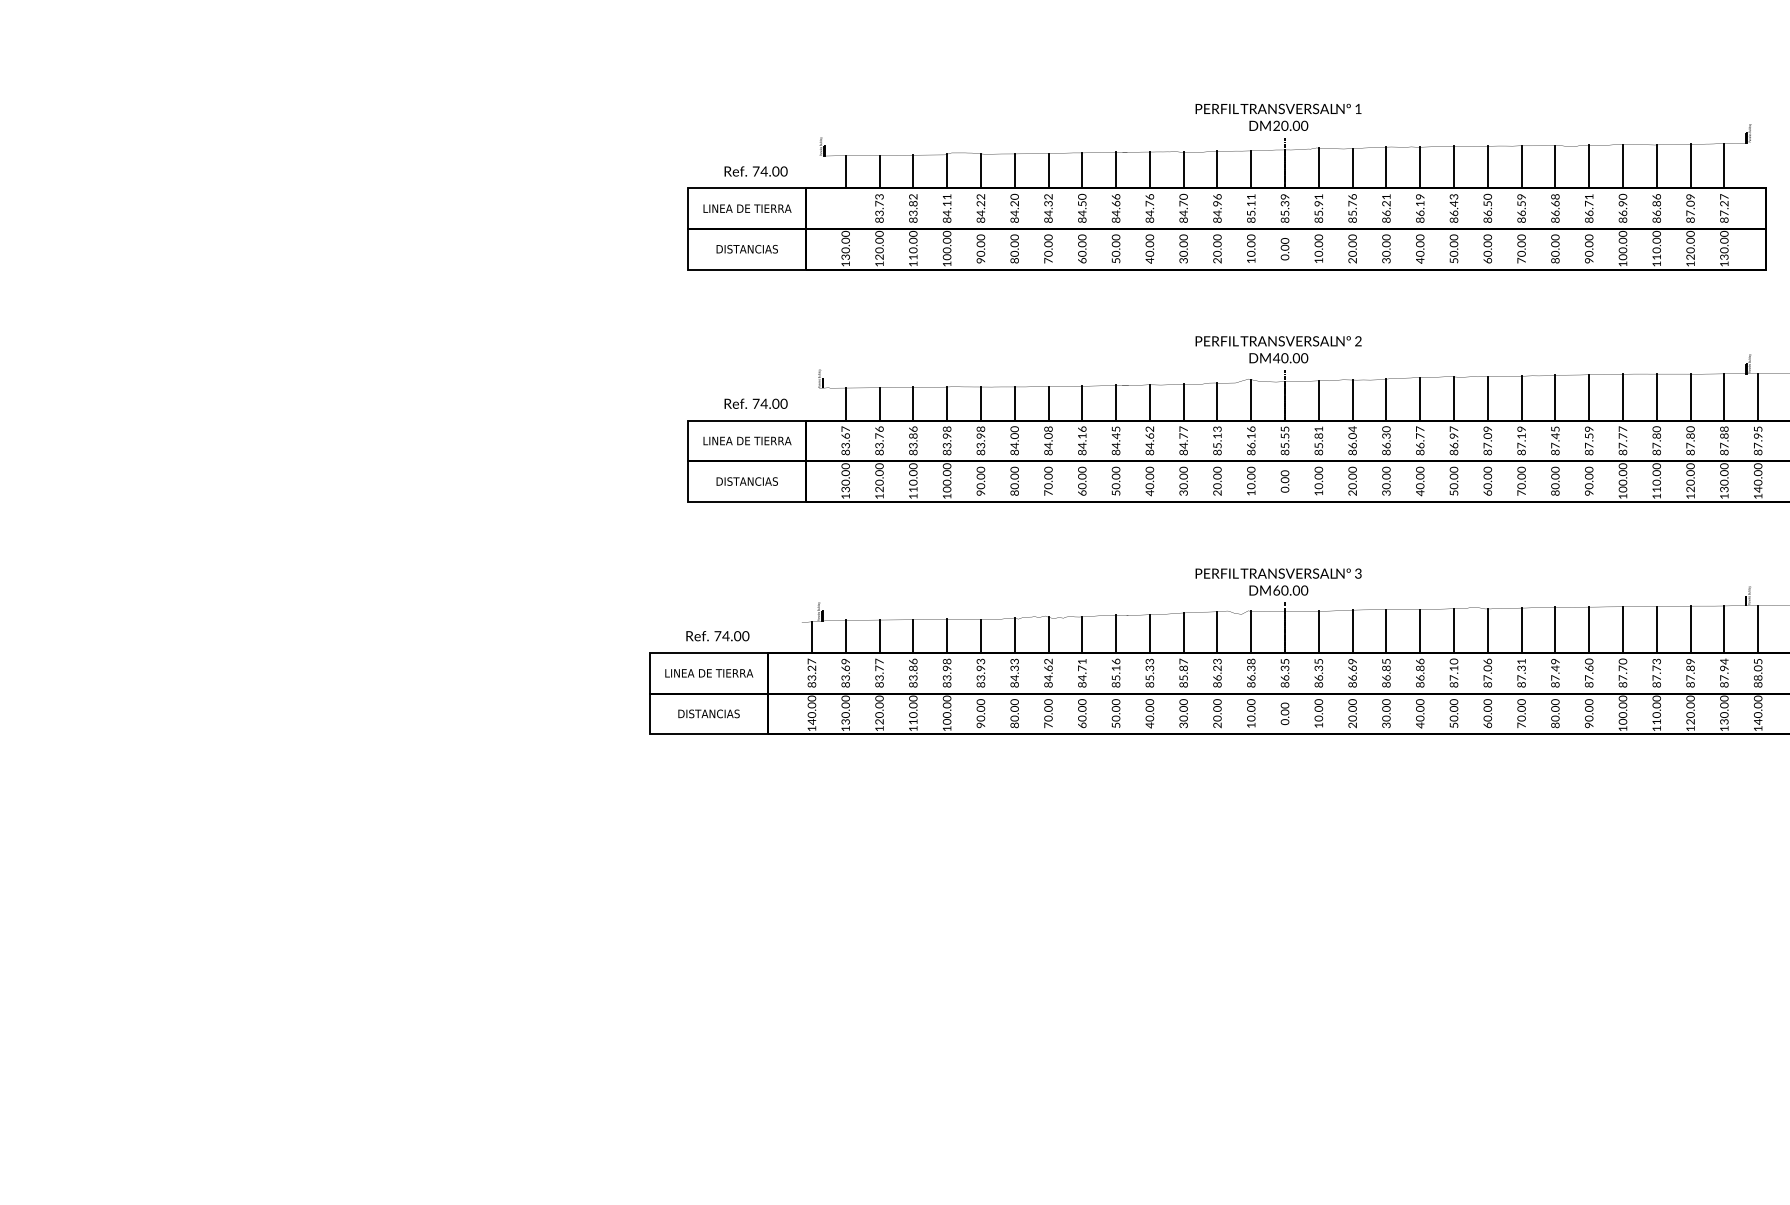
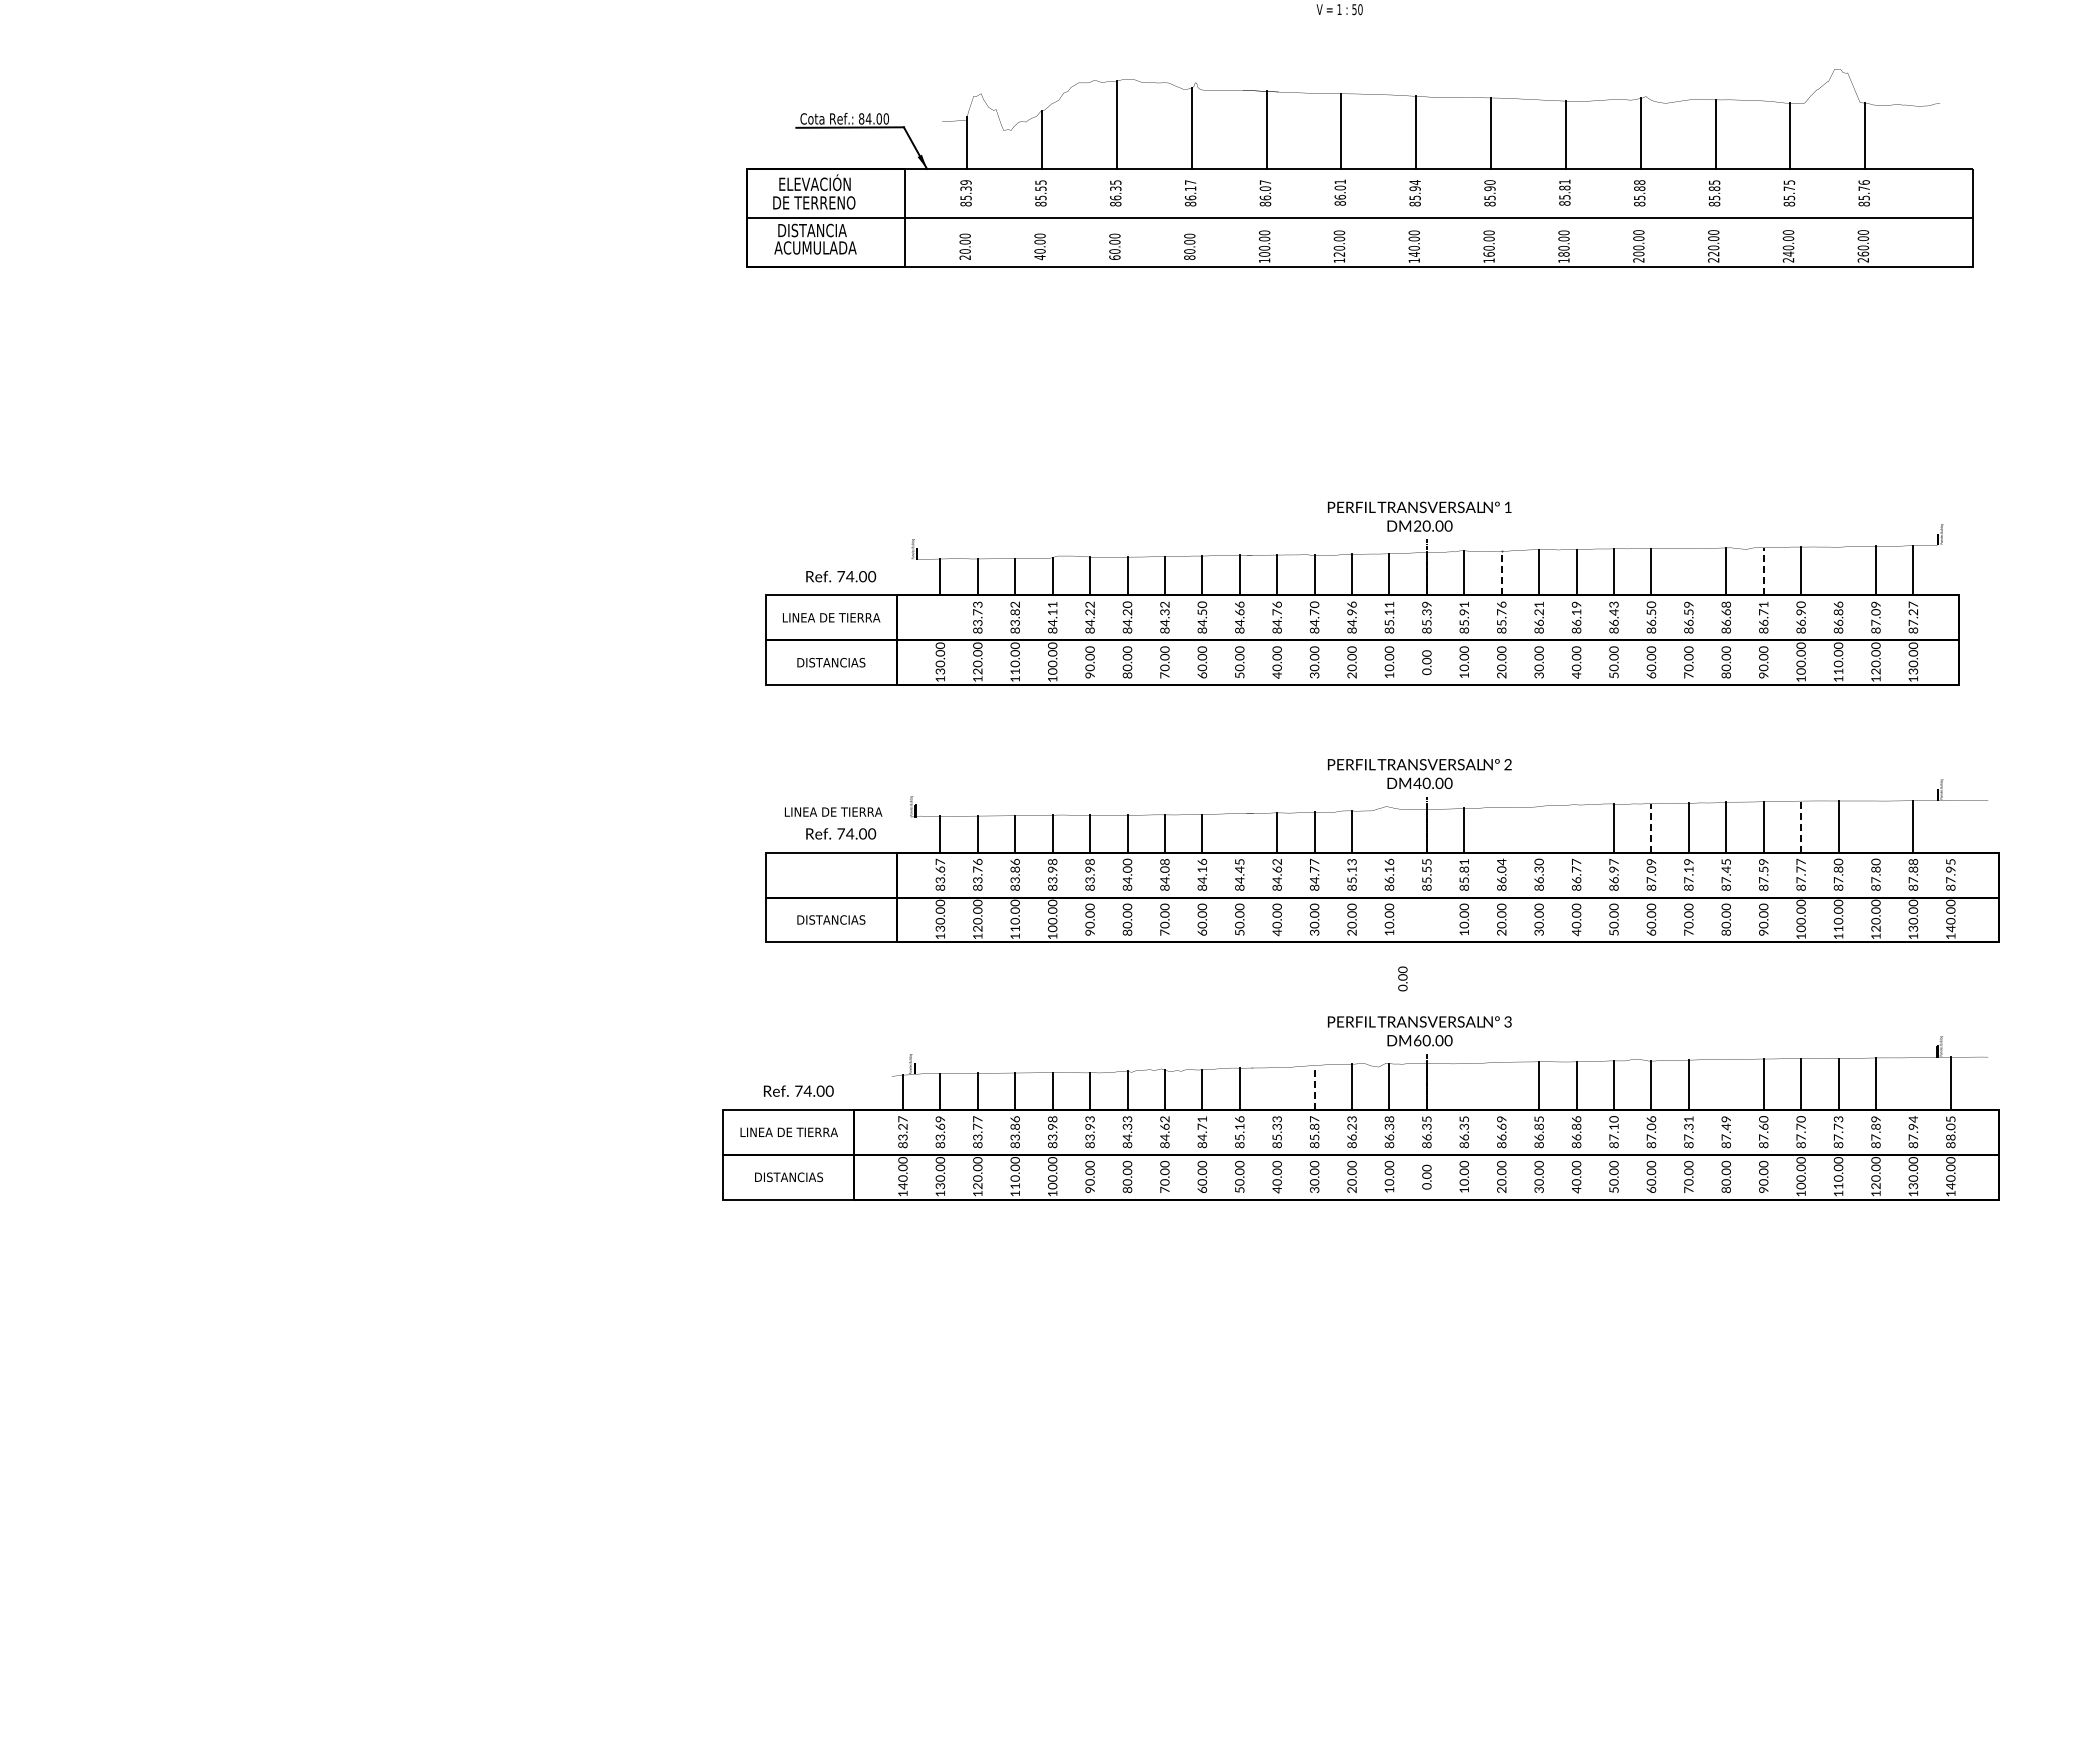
line: (1521, 166) -> (1688, 571), removed
line: (1589, 166) -> (1763, 571), solid -> dashed
line: (1656, 166) -> (1838, 571), removed
line: (1352, 167) -> (1501, 572), solid -> dashed
line: (1623, 397) -> (1801, 826), solid -> dashed
line: (1690, 397) -> (1875, 826), removed
line: (1757, 397) -> (1950, 826), removed
line: (1420, 398) -> (1576, 828), removed
line: (1487, 398) -> (1651, 827), solid -> dashed
line: (1251, 399) -> (1389, 829), removed
line: (1352, 399) -> (1501, 829), removed
line: (1386, 399) -> (1539, 829), removed
line: (1115, 402) -> (1239, 832), removed
text: (747, 440) -> (833, 811), moved
text: (1284, 481) -> (1402, 978), moved
line: (1724, 629) -> (1913, 1083), removed
line: (1555, 630) -> (1726, 1084), removed
line: (1319, 631) -> (1464, 1086), removed
line: (1352, 631) -> (1501, 1085), removed
line: (1183, 632) -> (1314, 1087), solid -> dashed
line: (1150, 633) -> (1277, 1088), removed

